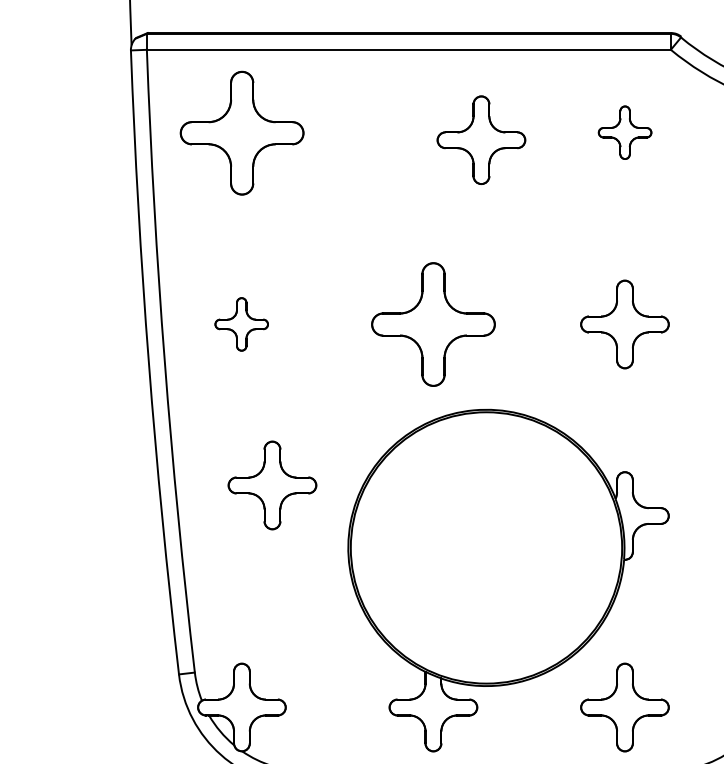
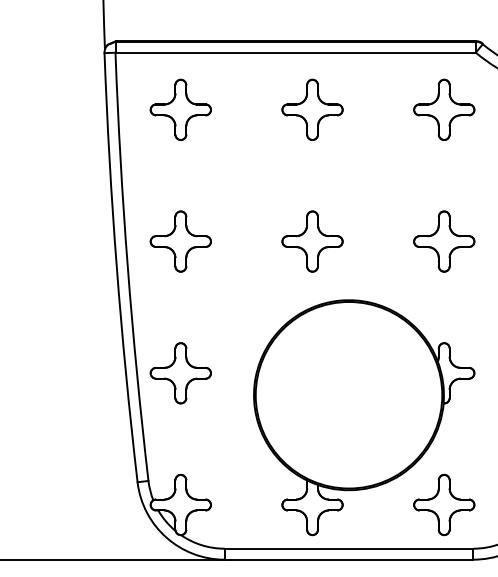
part: (241, 132) -> (180, 109), size x0.71
part: (625, 132) -> (444, 109), size x1.67
part: (481, 139) -> (312, 109), moved
part: (241, 324) -> (180, 241), size x1.67
part: (433, 324) -> (312, 241), size x0.71
part: (271, 485) -> (180, 373), moved

